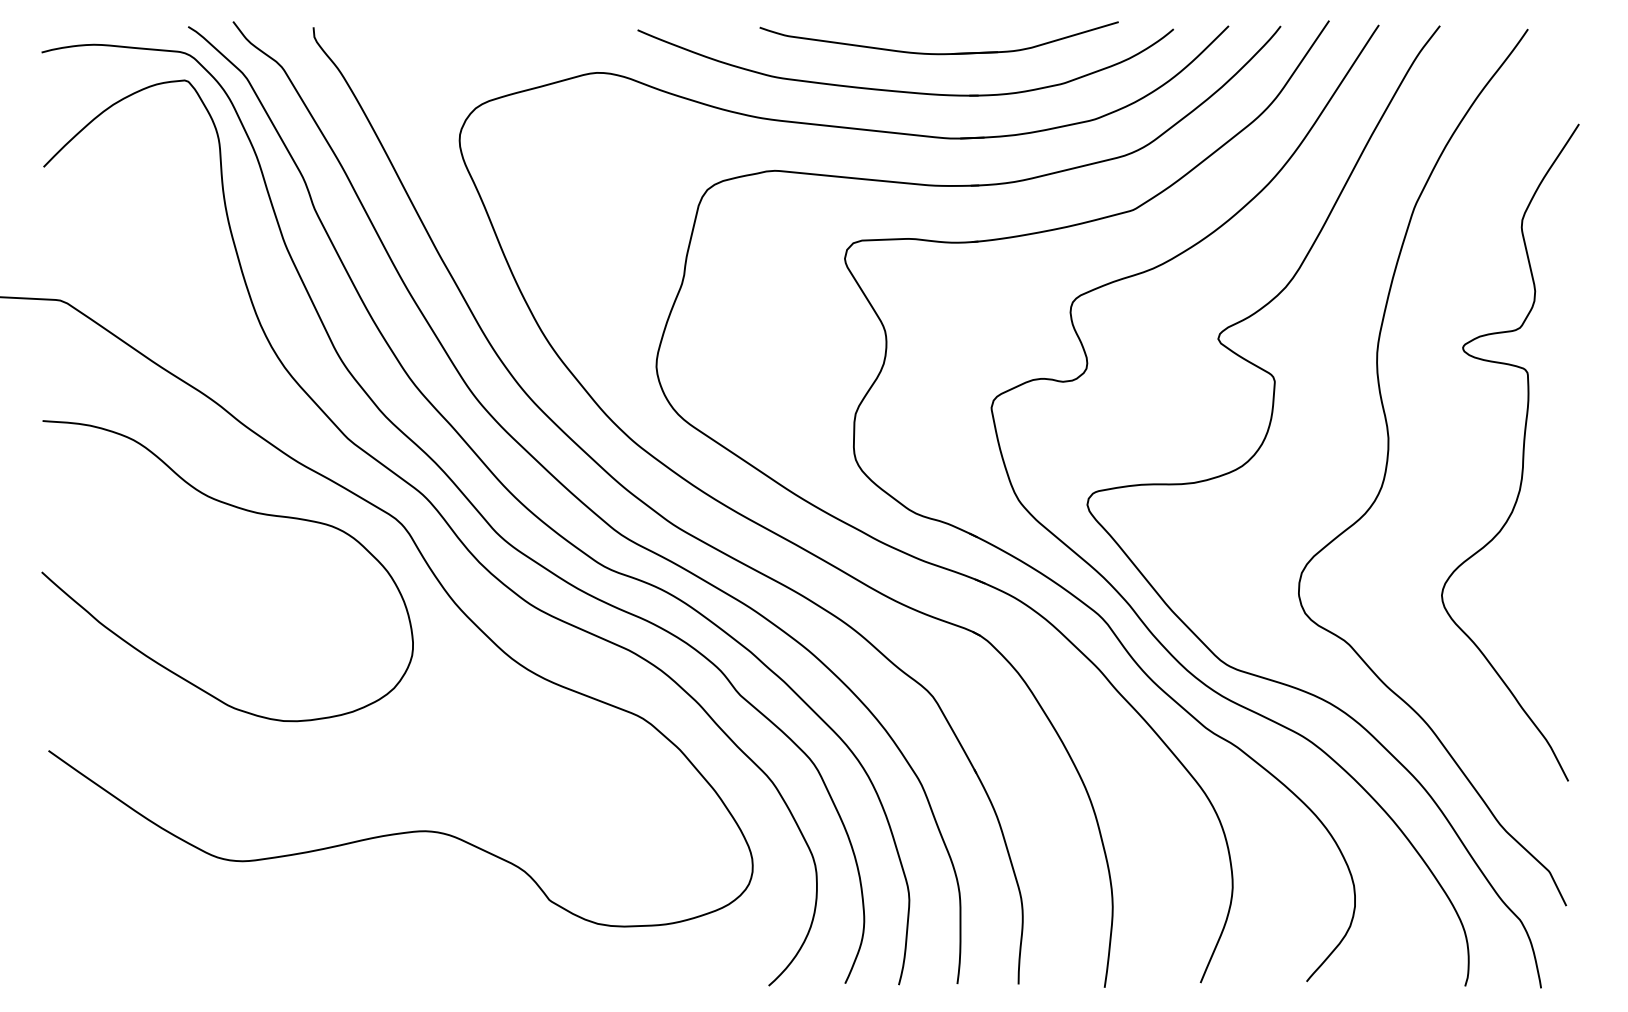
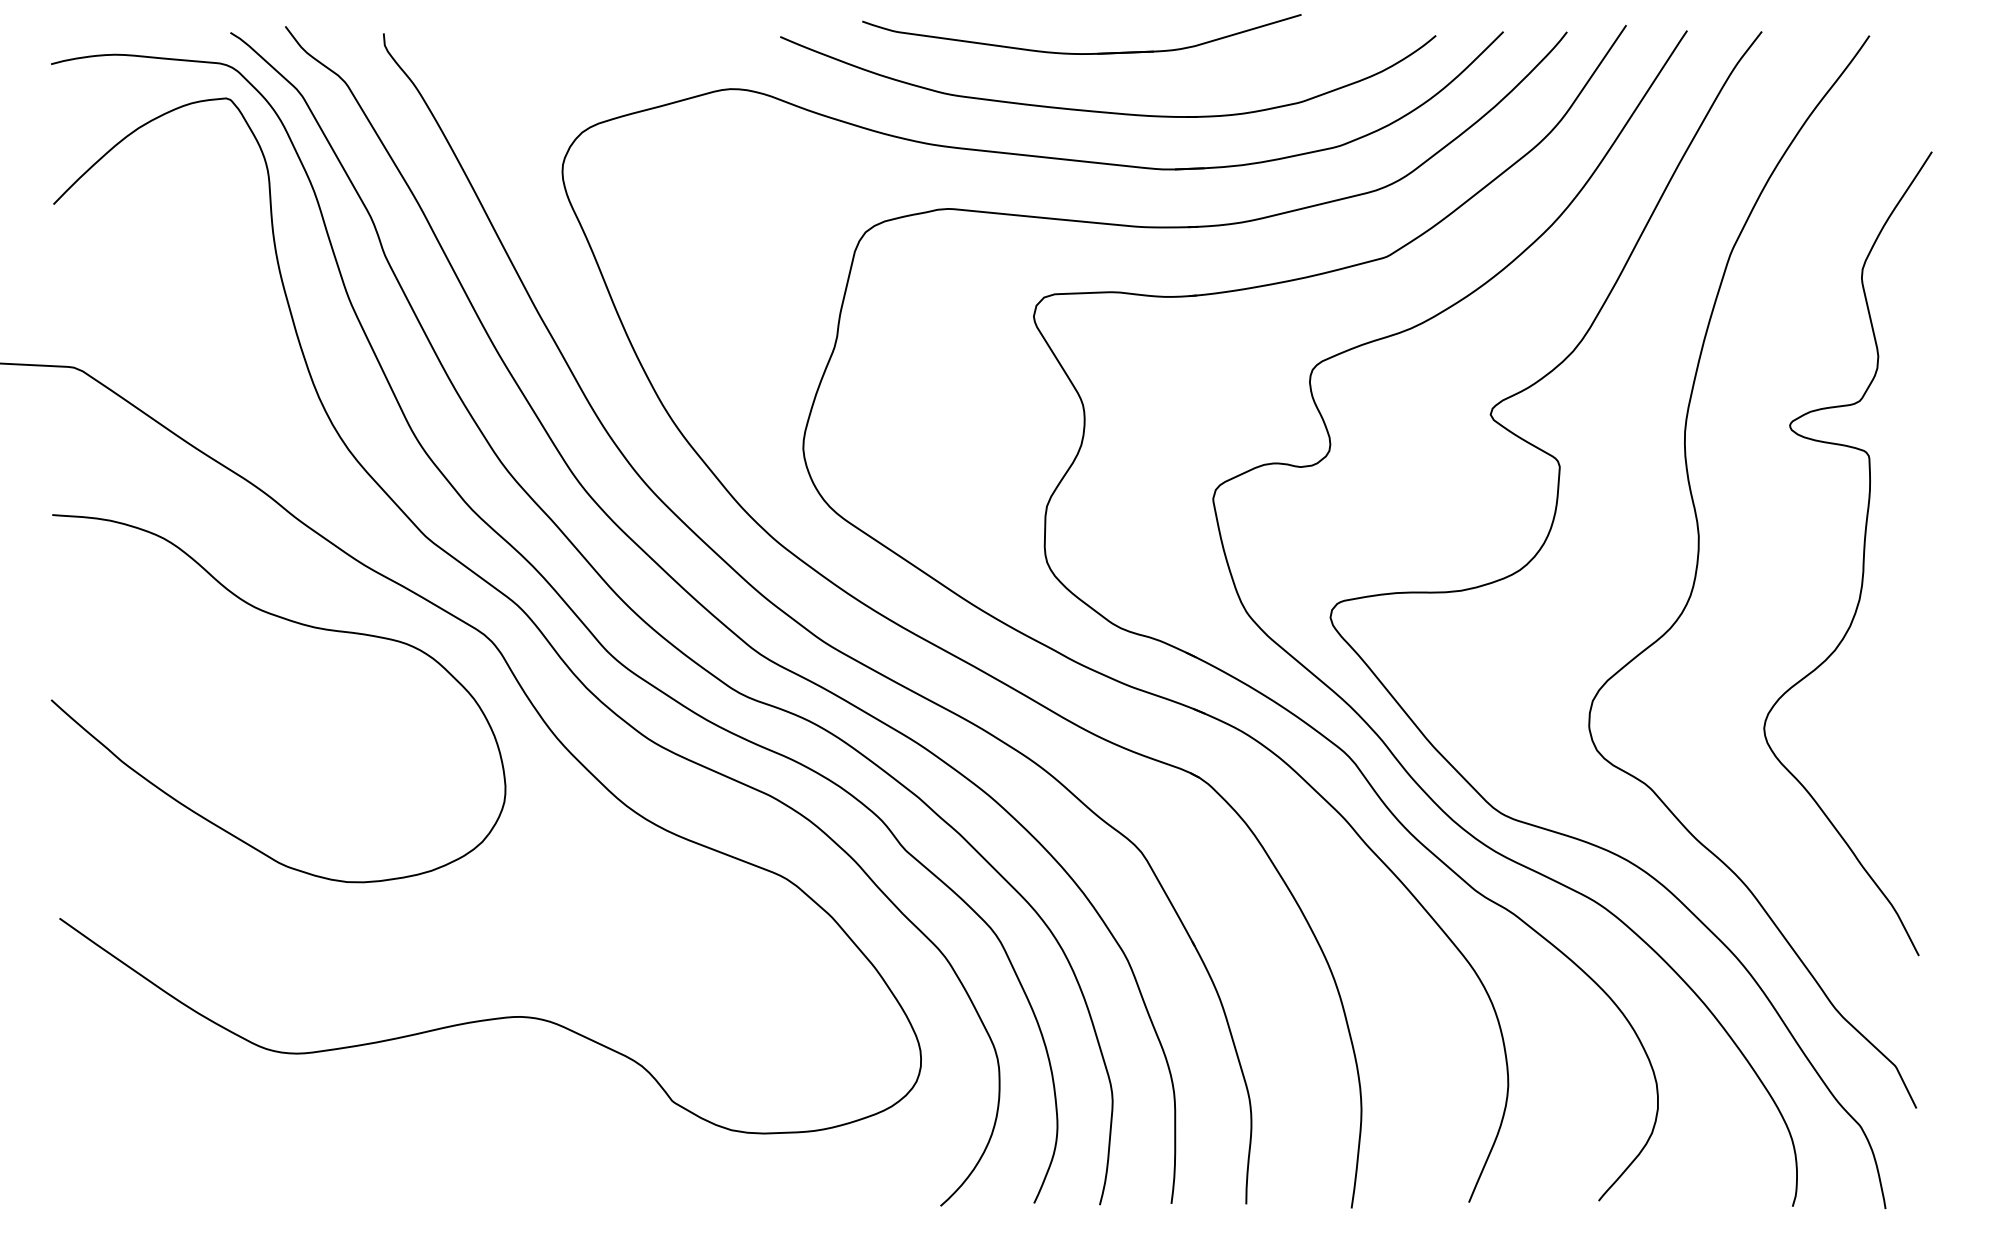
part: (938, 53) -> (1081, 53), moved

